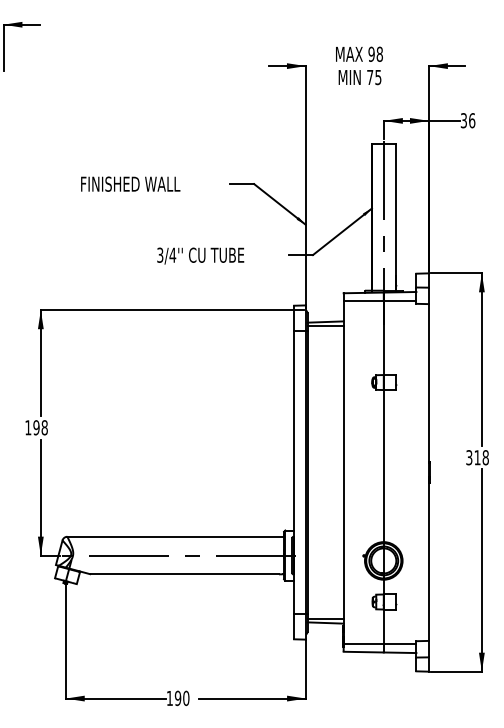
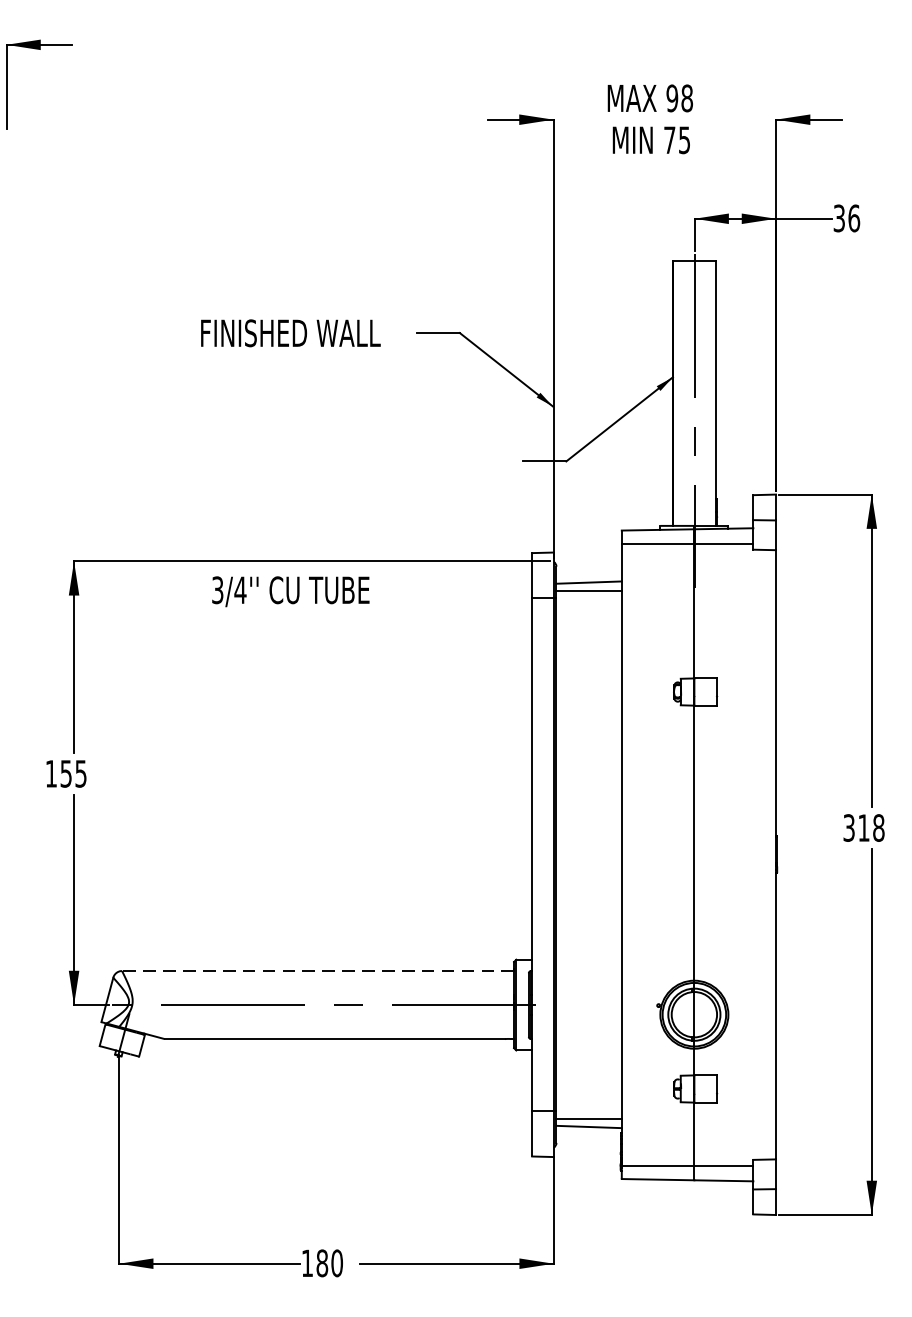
text: (130, 183) -> (290, 332), moved
text: (200, 255) -> (290, 590), moved
text: (40, 427) -> (73, 773), 198 -> 155
line: (175, 536) -> (317, 970), solid -> dashed
text: (177, 698) -> (321, 1263), 190 -> 180

